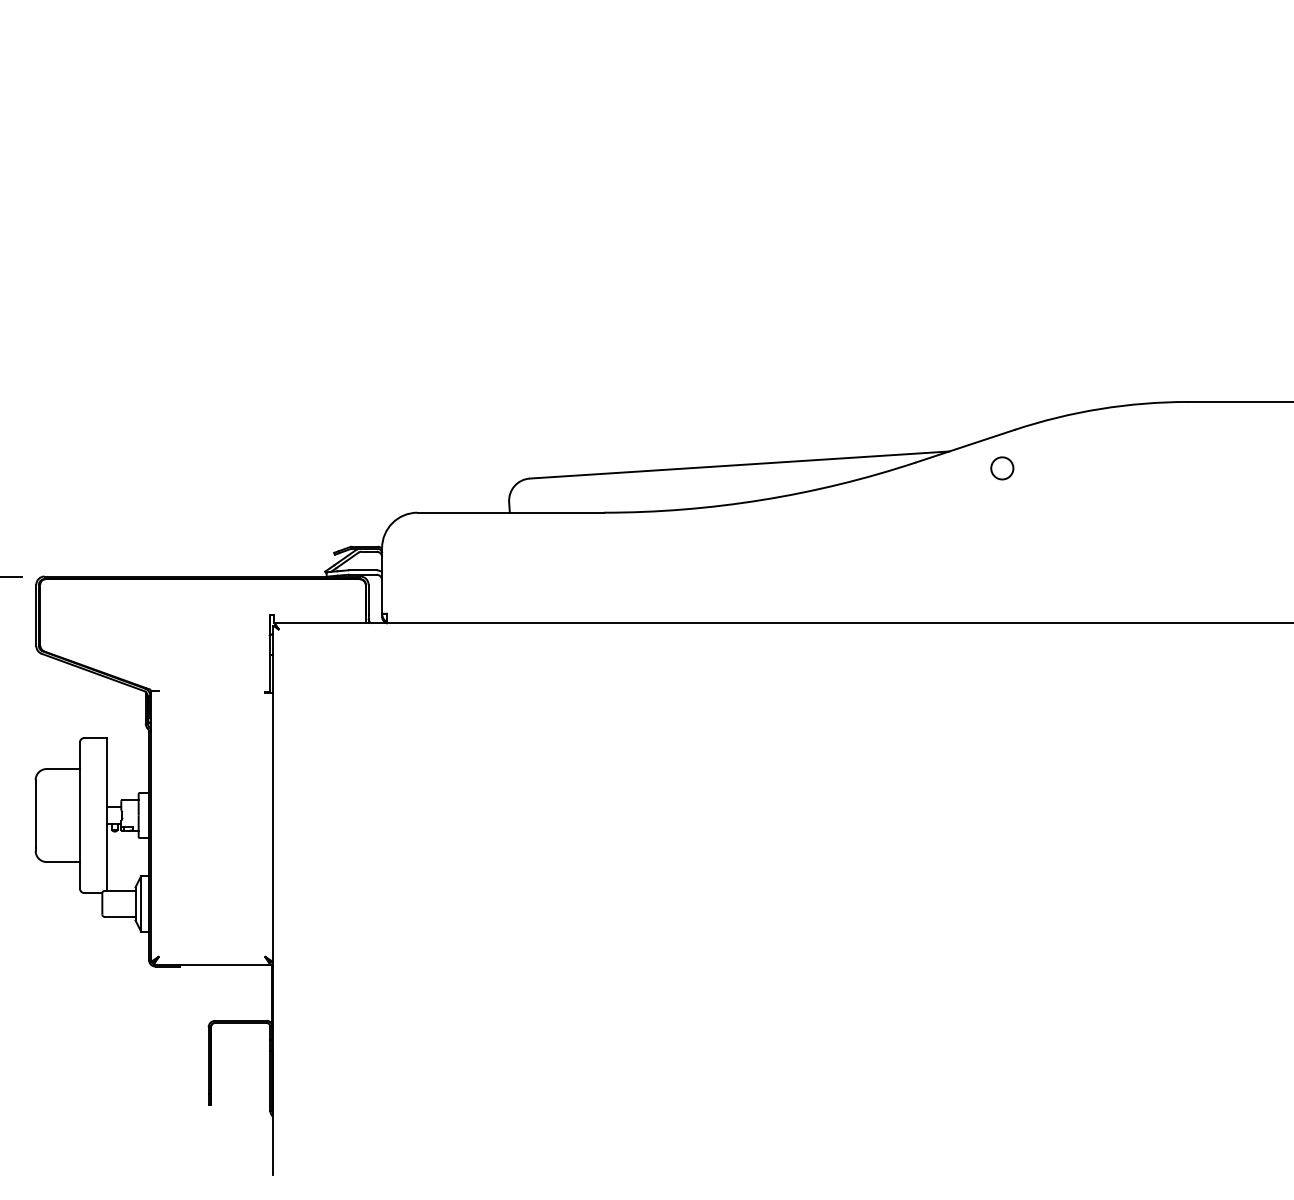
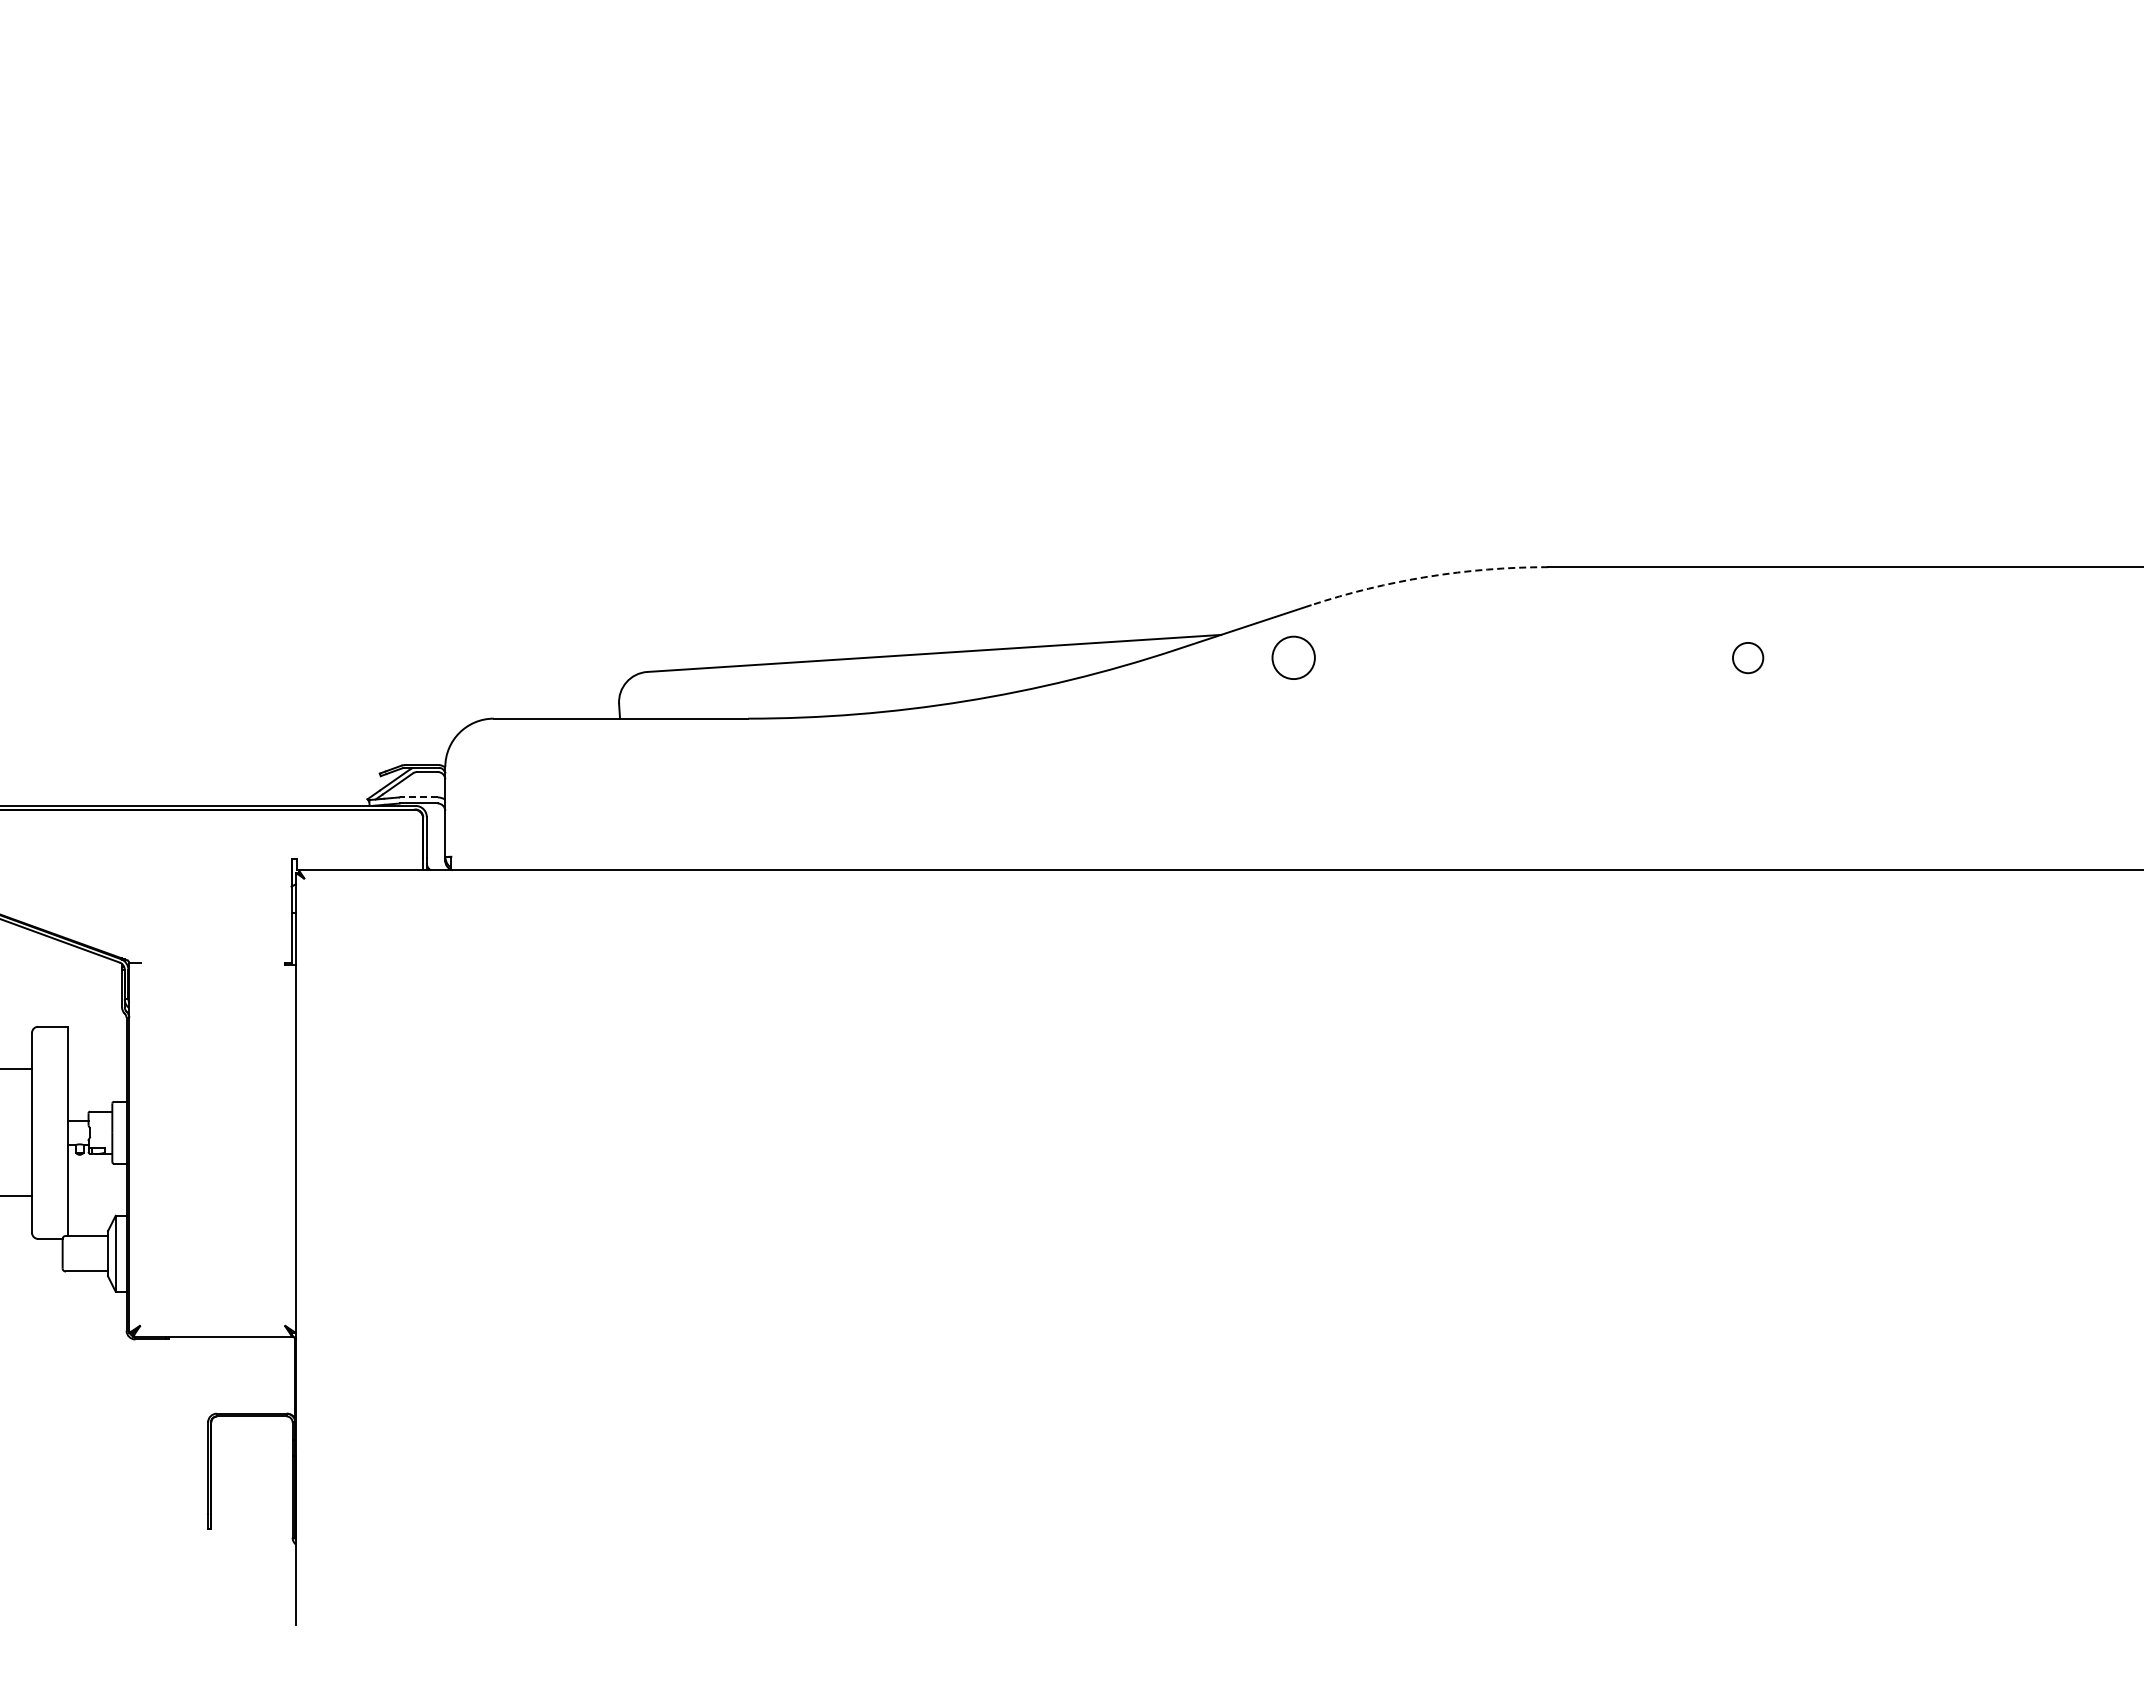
arc: (1100, 408) -> (1427, 576), solid -> dashed
circle: (1002, 468) -> (1293, 658), size x1.4
line: (362, 570) -> (418, 797), solid -> dashed

